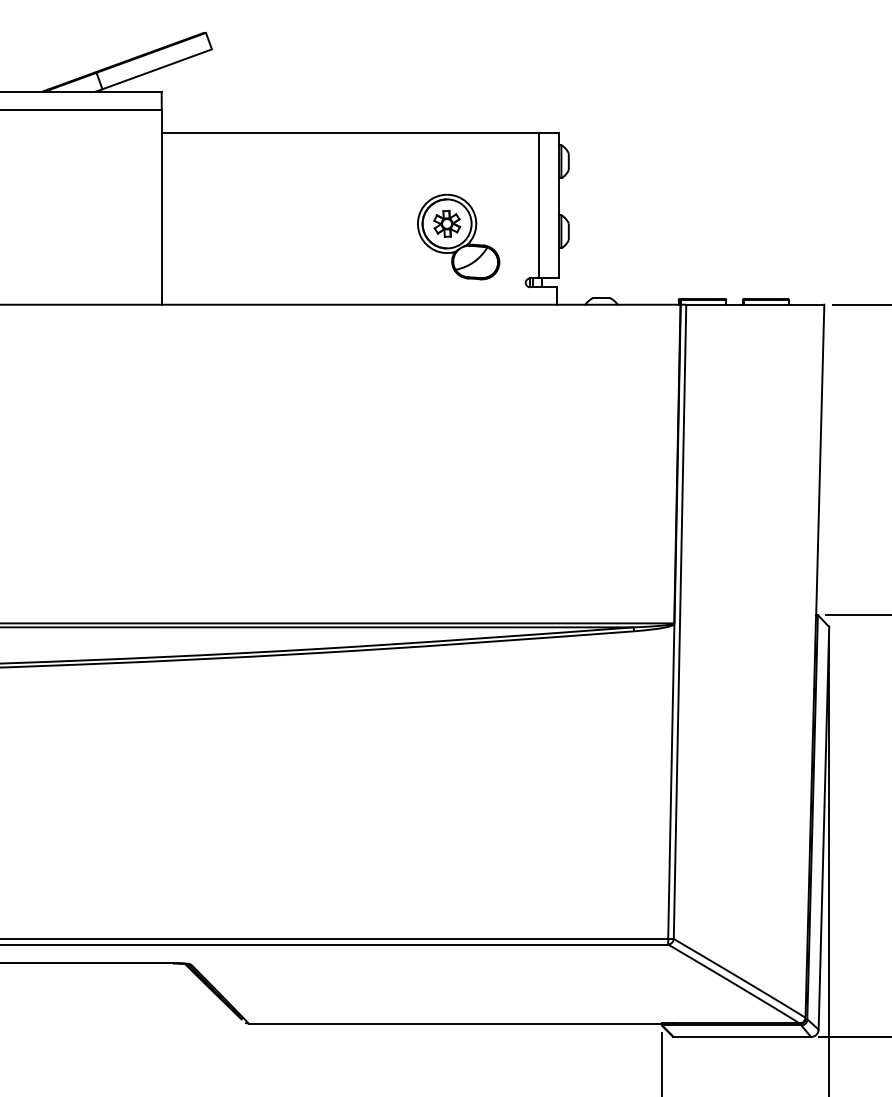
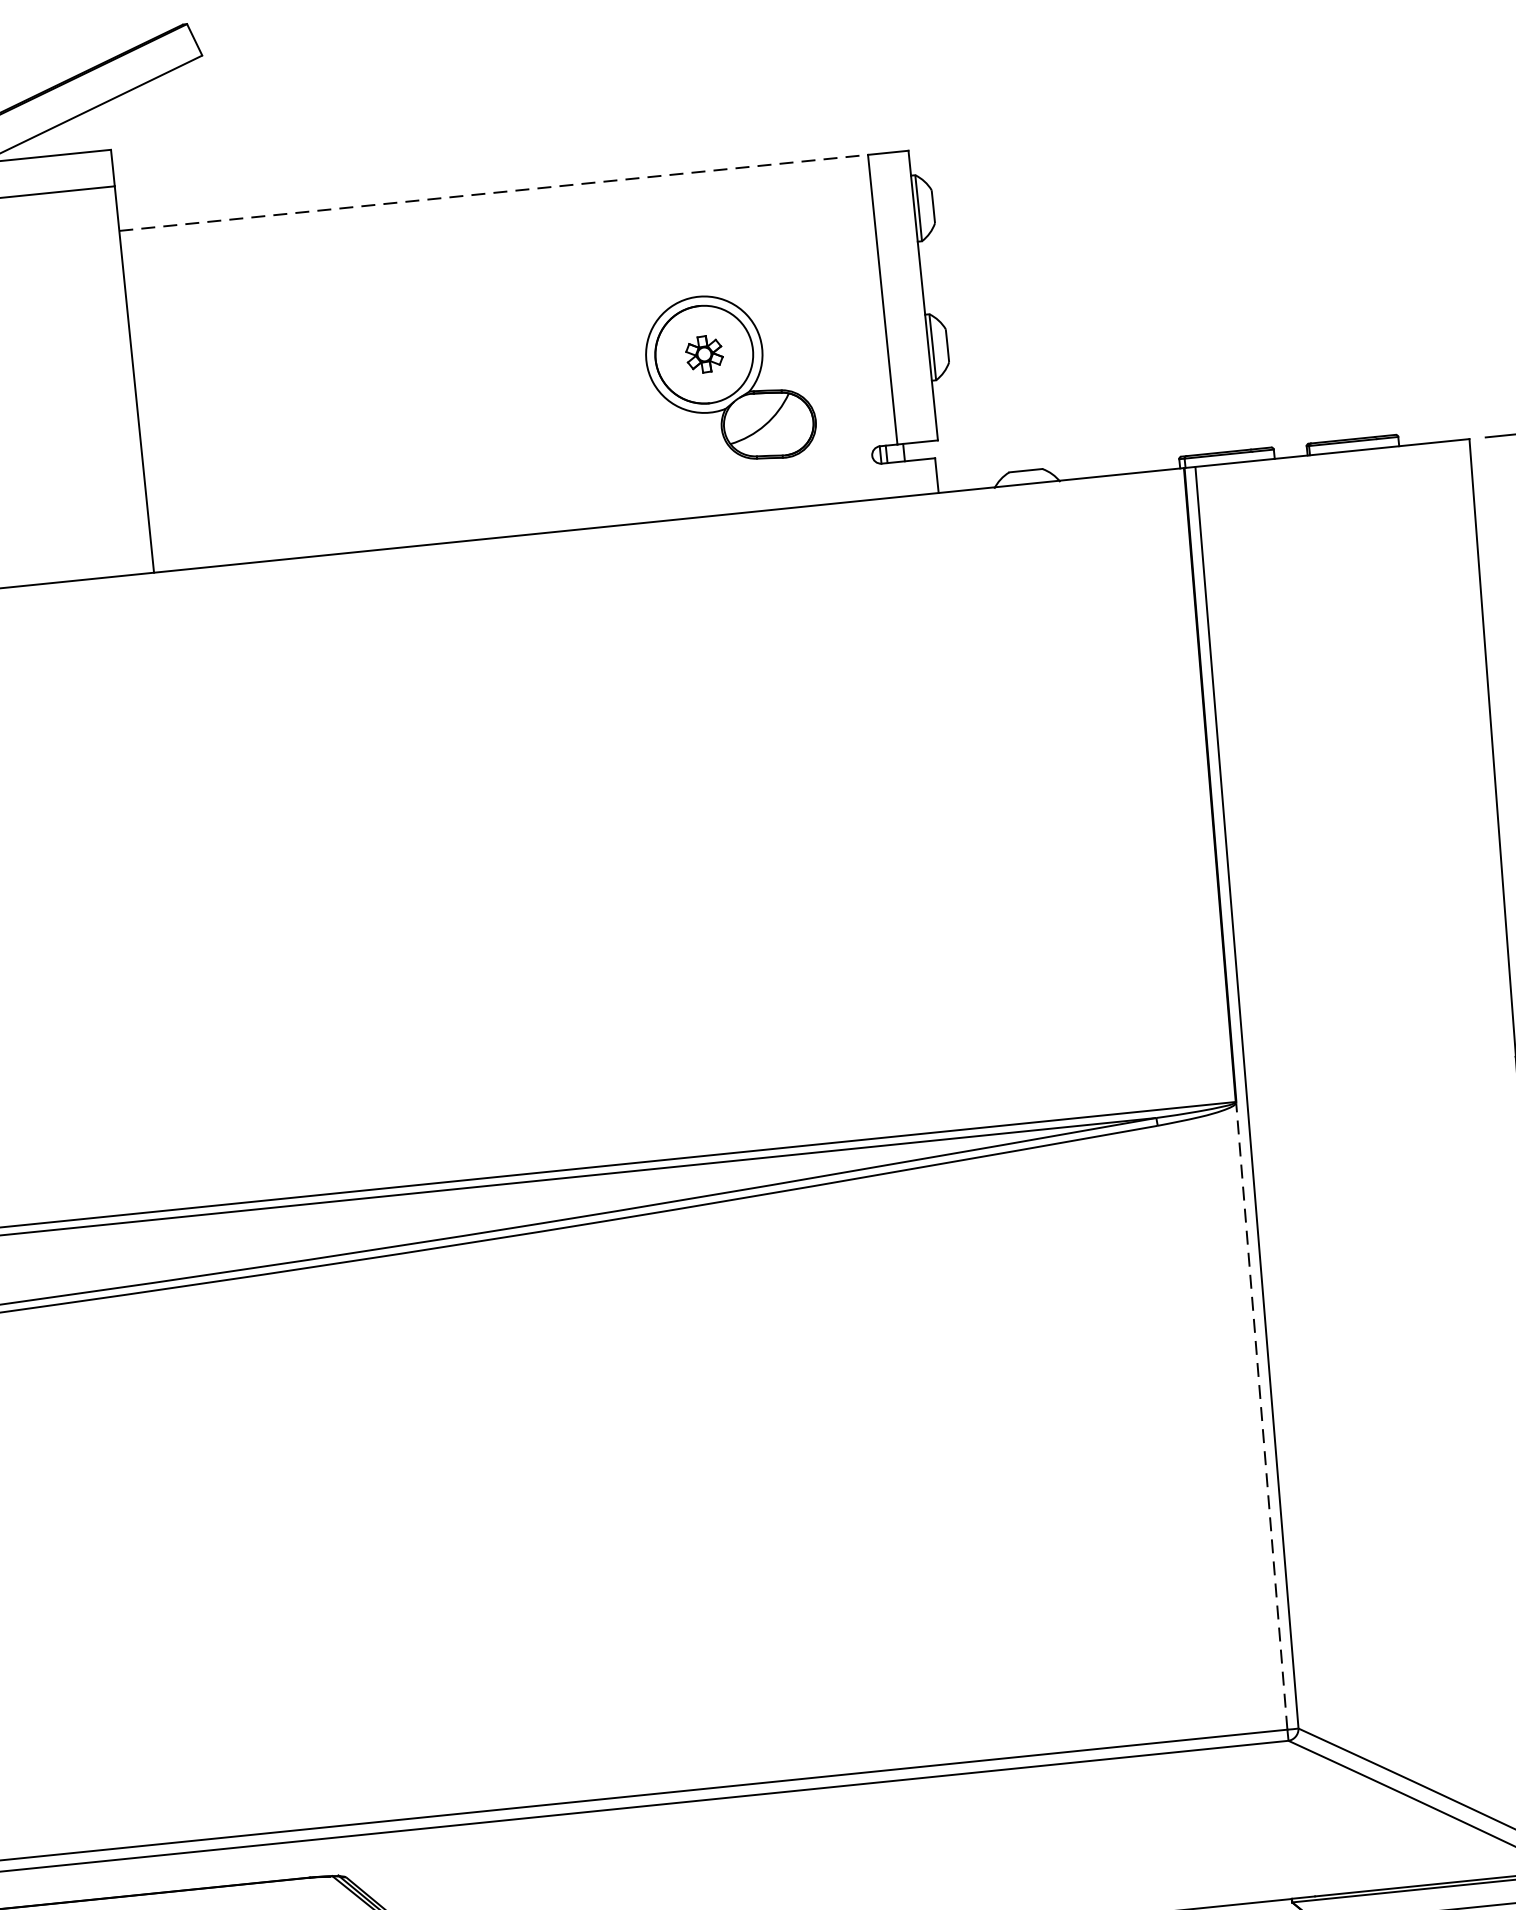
line: (350, 132) -> (494, 192), solid -> dashed
part: (447, 223) -> (704, 353), size x0.7
line: (671, 780) -> (1262, 1414), solid -> dashed

